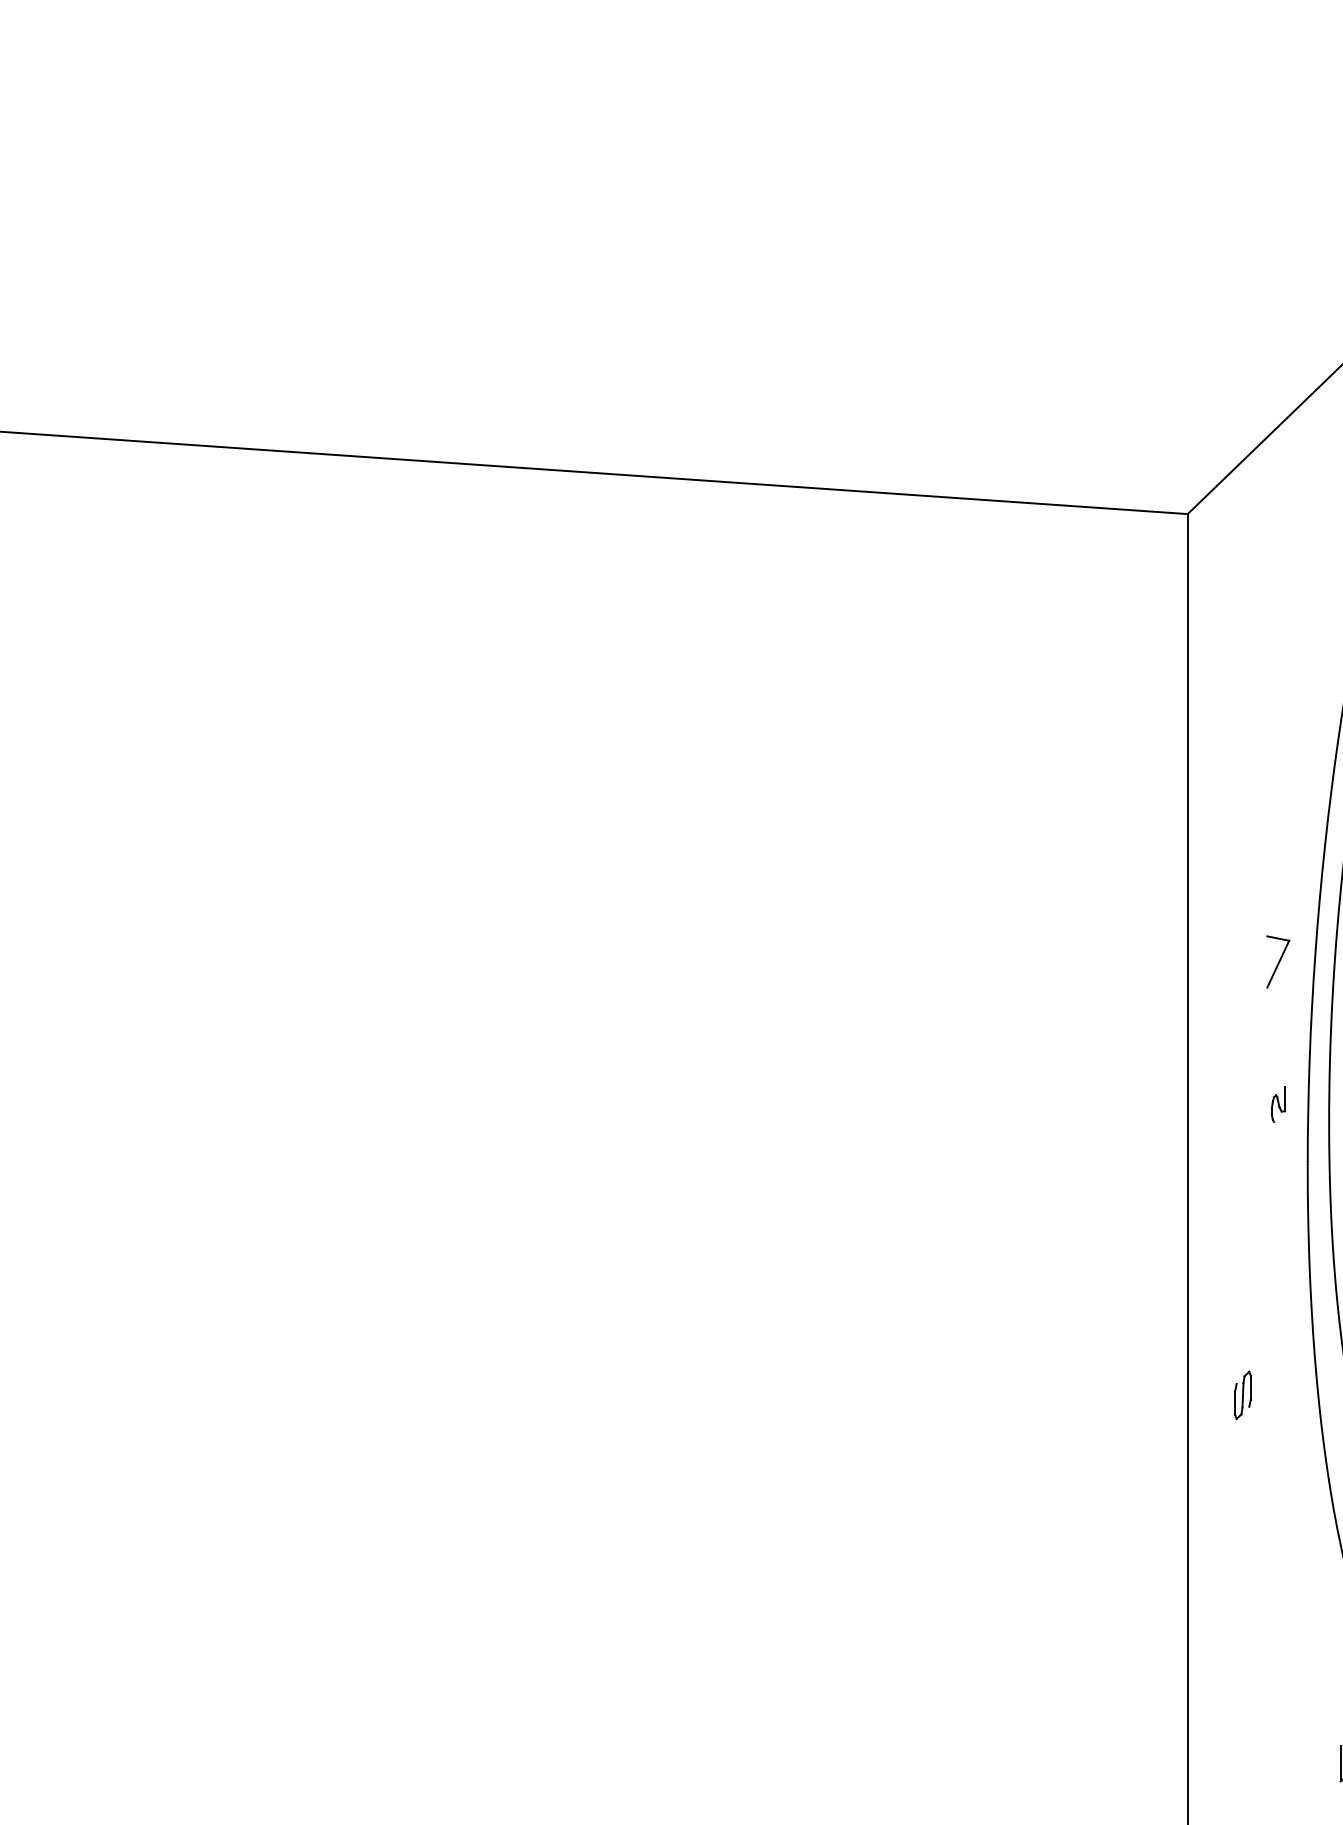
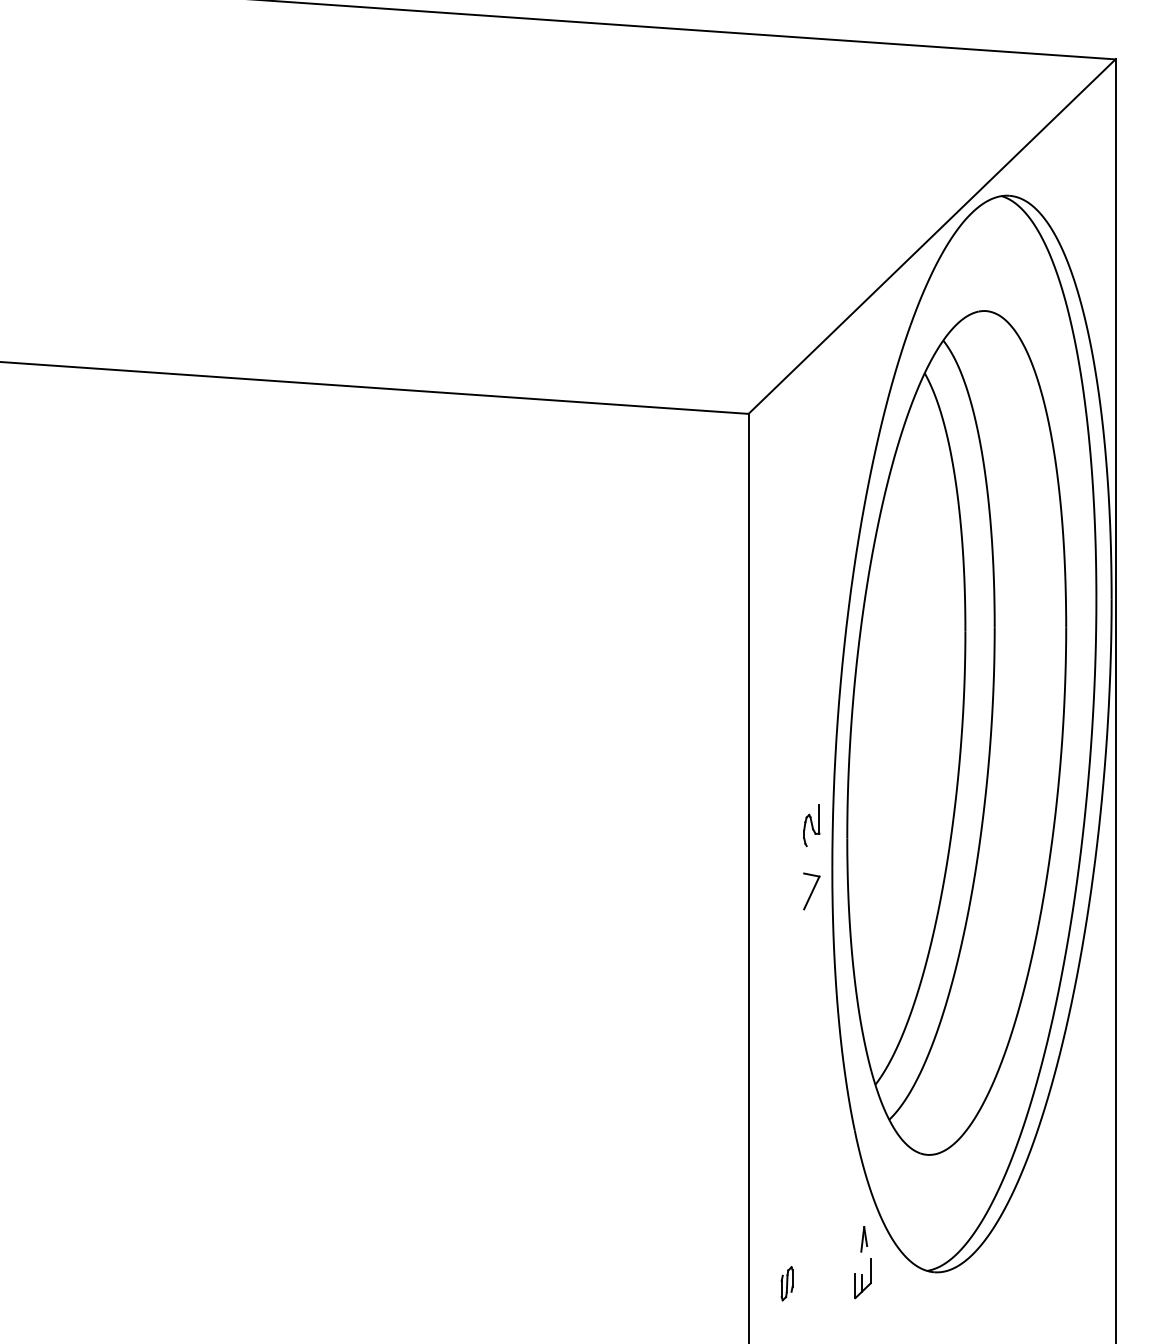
part: (1277, 962) -> (811, 891), moved
part: (1277, 1104) -> (811, 825), size x1.67
part: (1242, 1394) -> (786, 1283), moved

